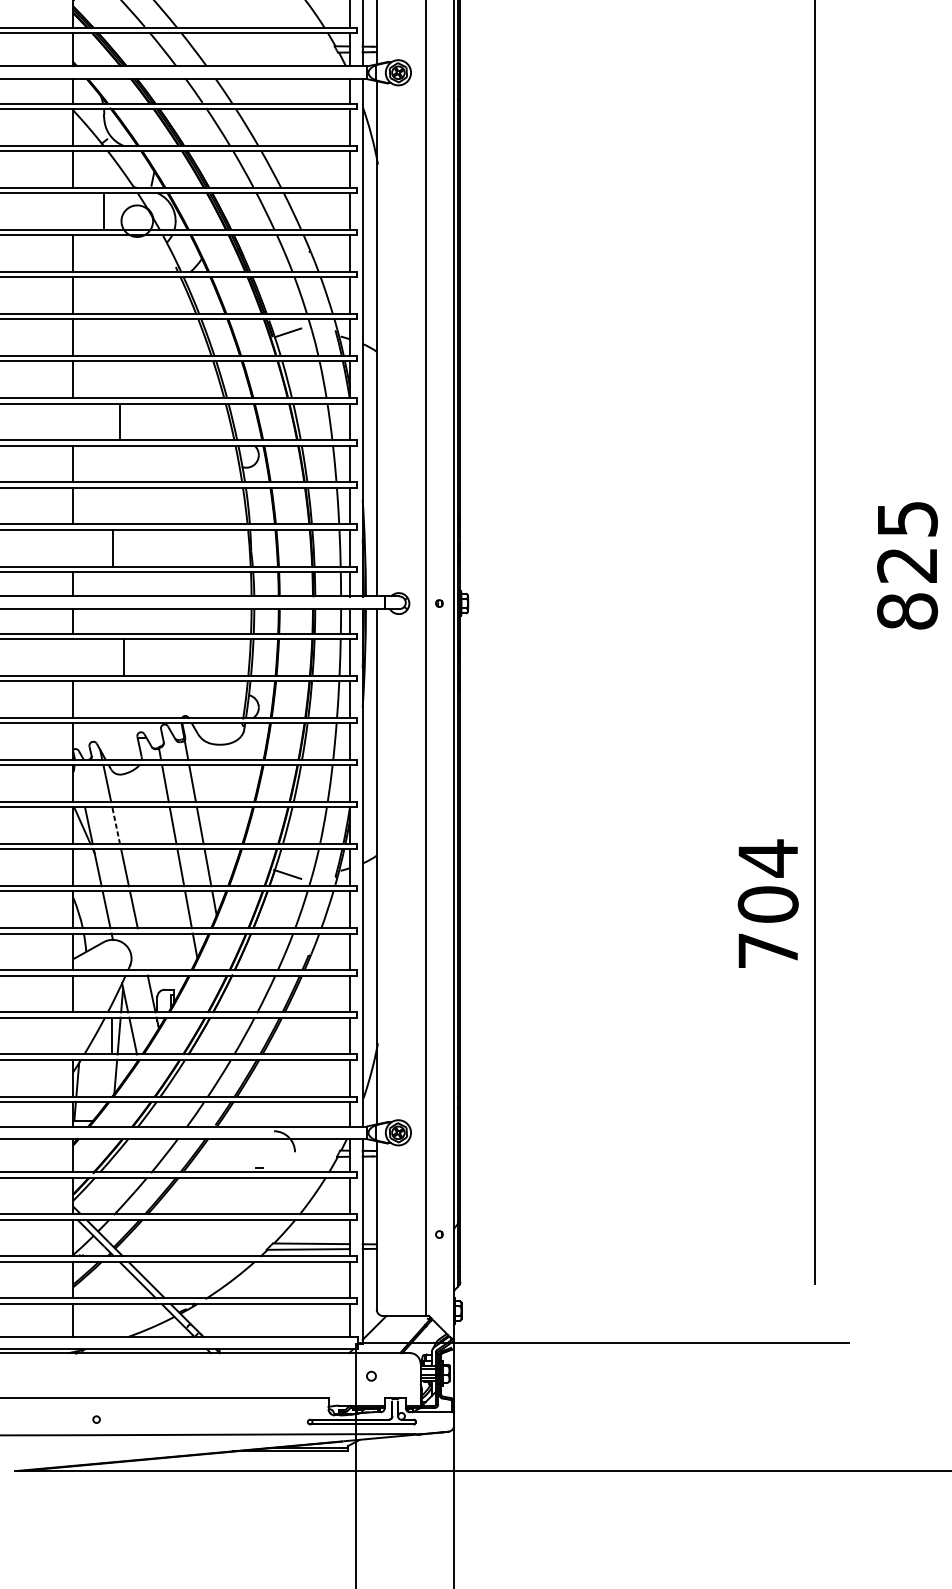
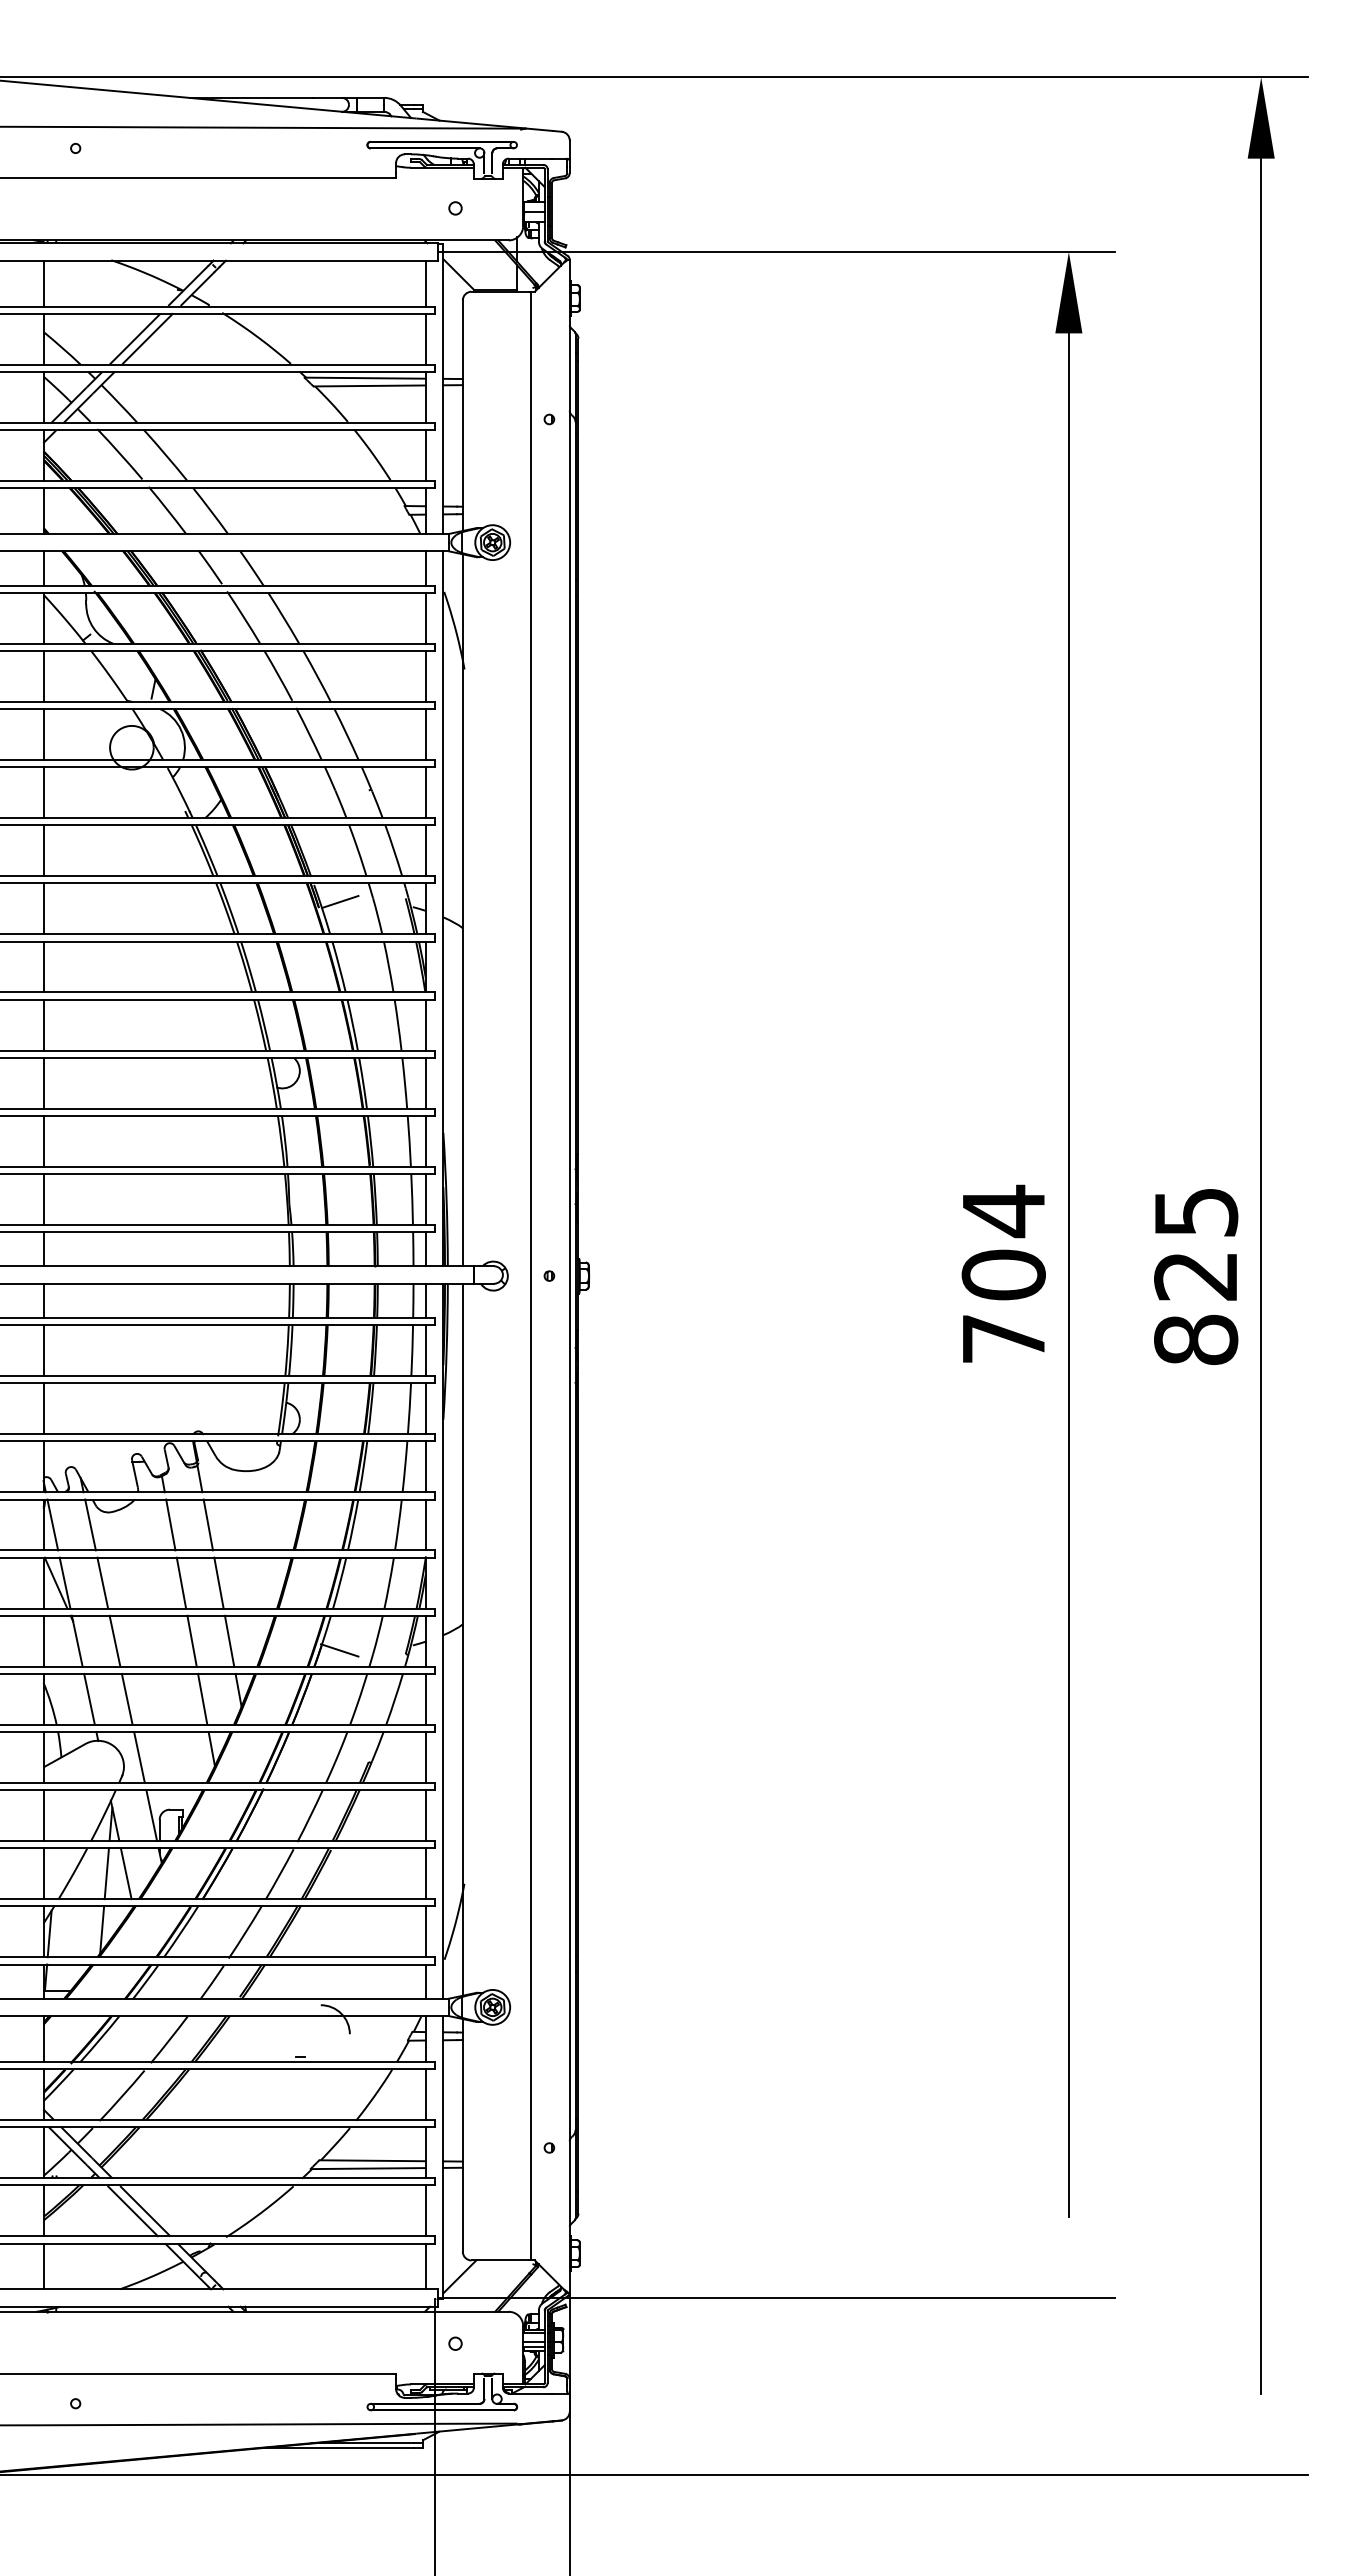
line: (104, 211) -> (43, 734), moved
line: (119, 421) -> (43, 1024), moved
line: (113, 548) -> (43, 1199), moved
text: (907, 565) -> (1196, 1276), moved
line: (123, 657) -> (43, 1350), moved
line: (79, 783) -> (52, 1524), added
line: (116, 826) -> (102, 1583), dashed -> solid
text: (768, 903) -> (1003, 1273), moved
line: (142, 951) -> (139, 1757), added
line: (111, 1035) -> (43, 1873), moved

